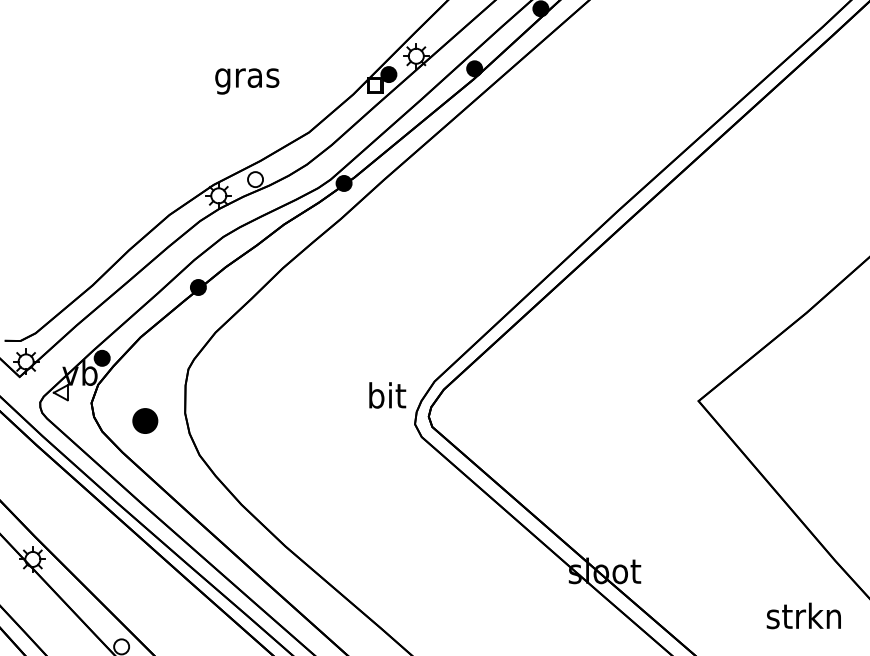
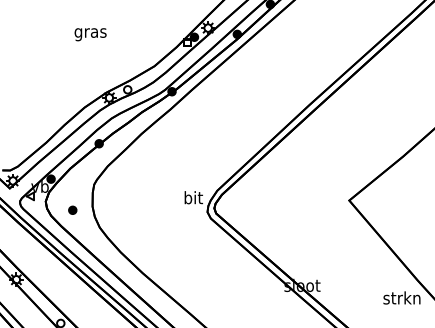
text: (247, 81) -> (90, 34), moved
part: (145, 418) -> (72, 209), size x0.62
text: (802, 614) -> (401, 297), moved

